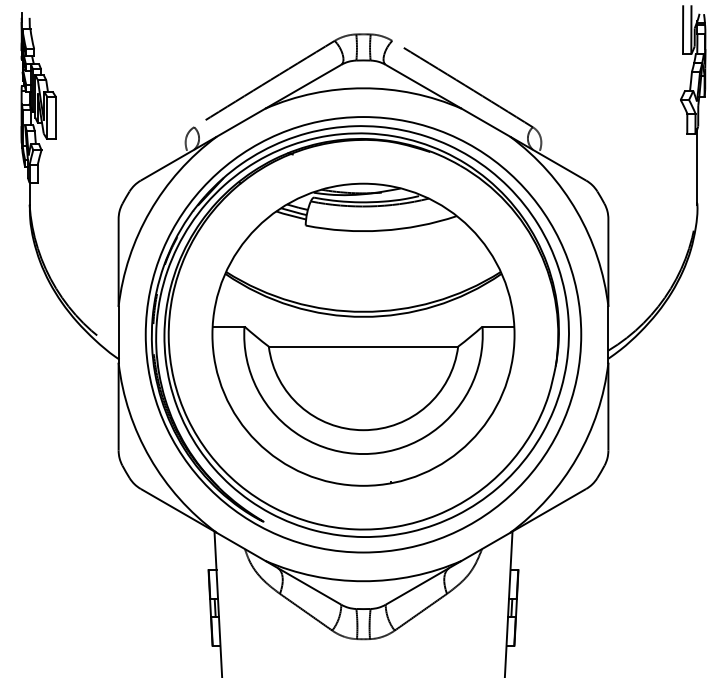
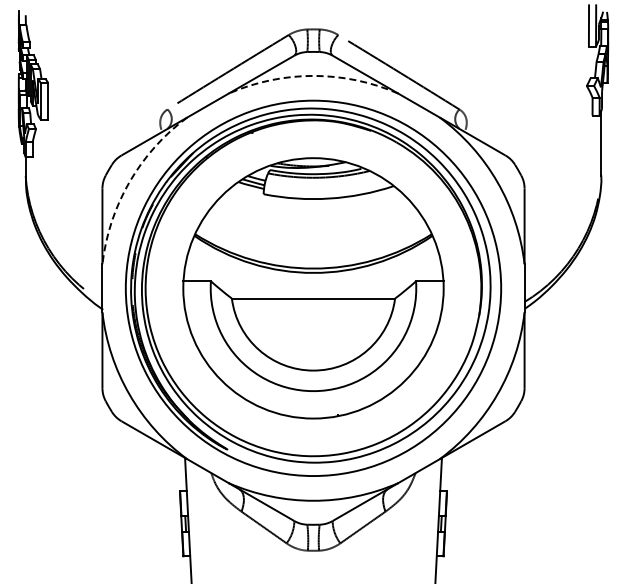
arc: (363, 87) -> (313, 75), solid -> dashed
arc: (150, 211) -> (129, 182), solid -> dashed

